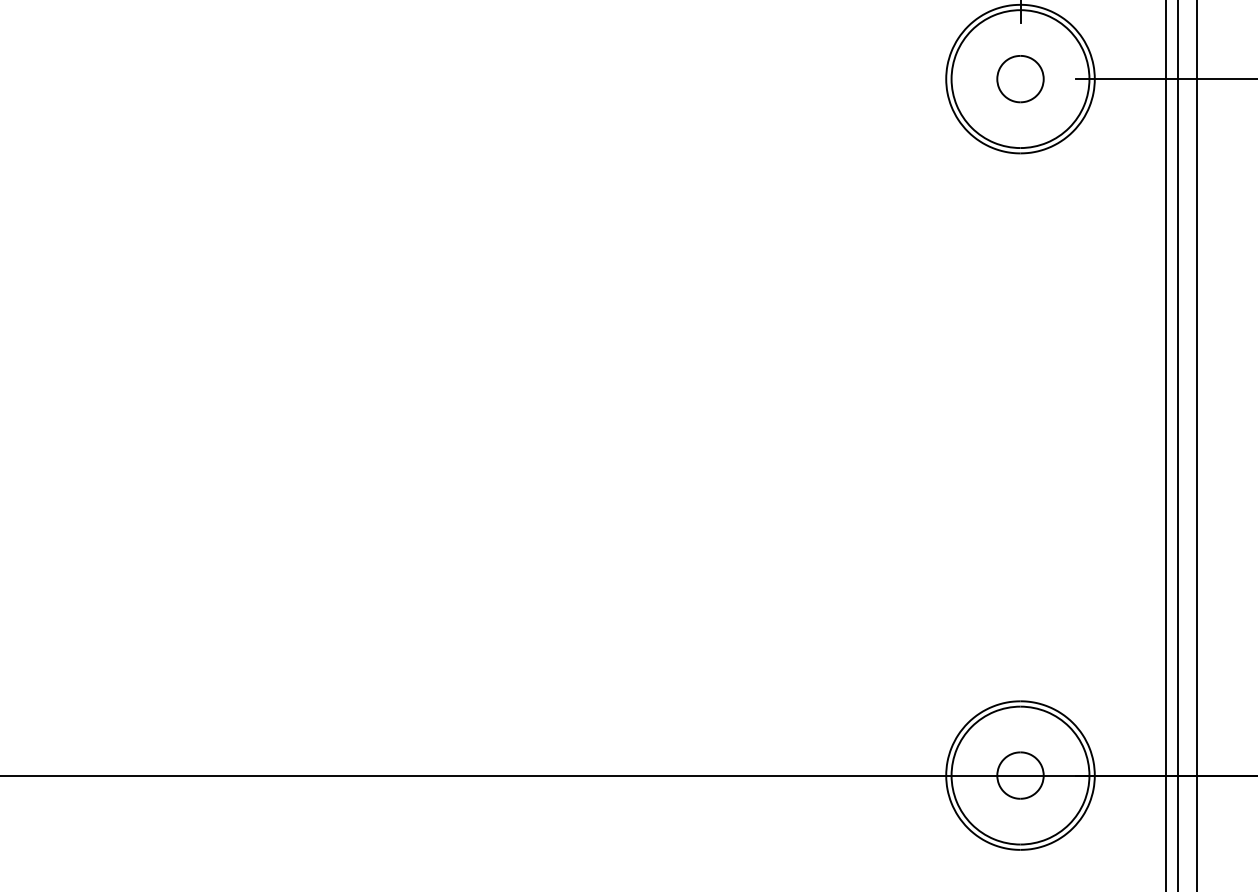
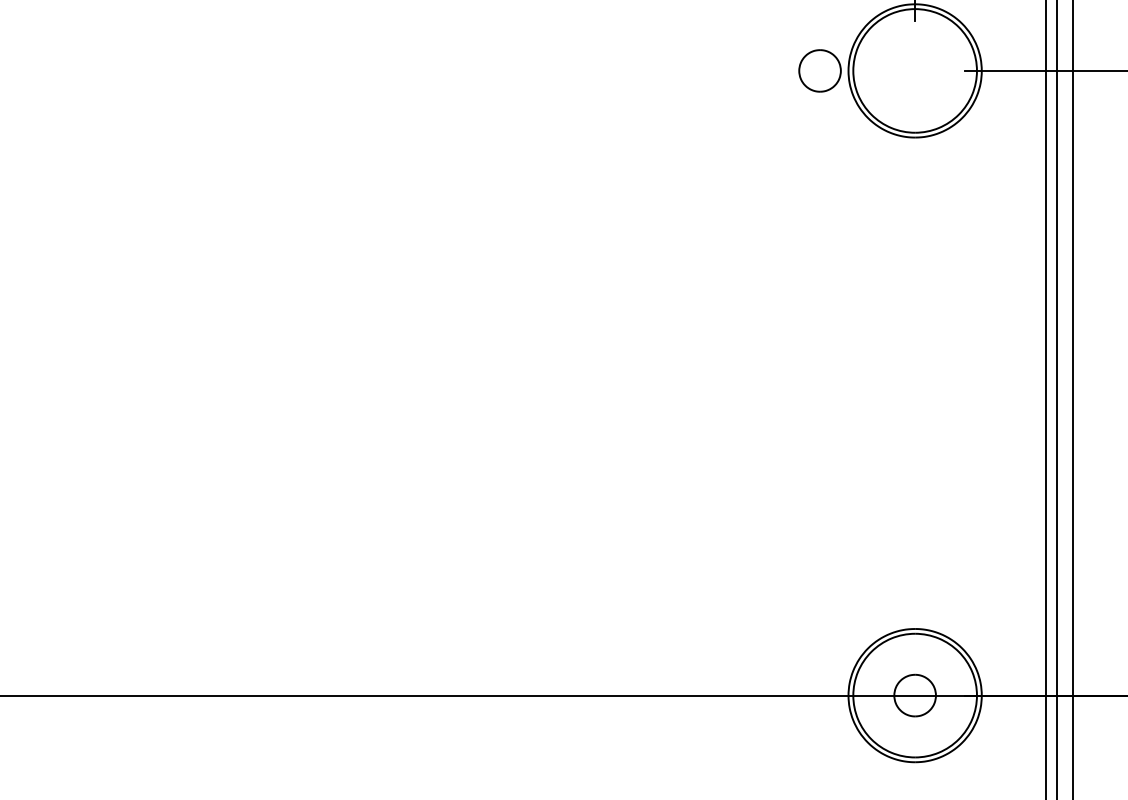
part: (1020, 79) -> (820, 71), moved

